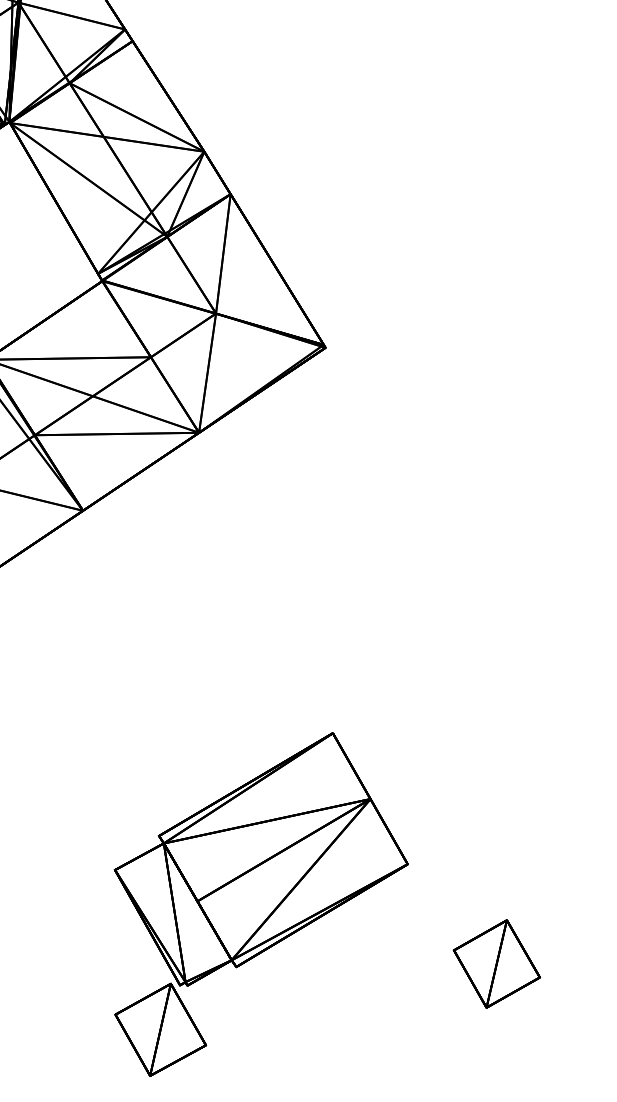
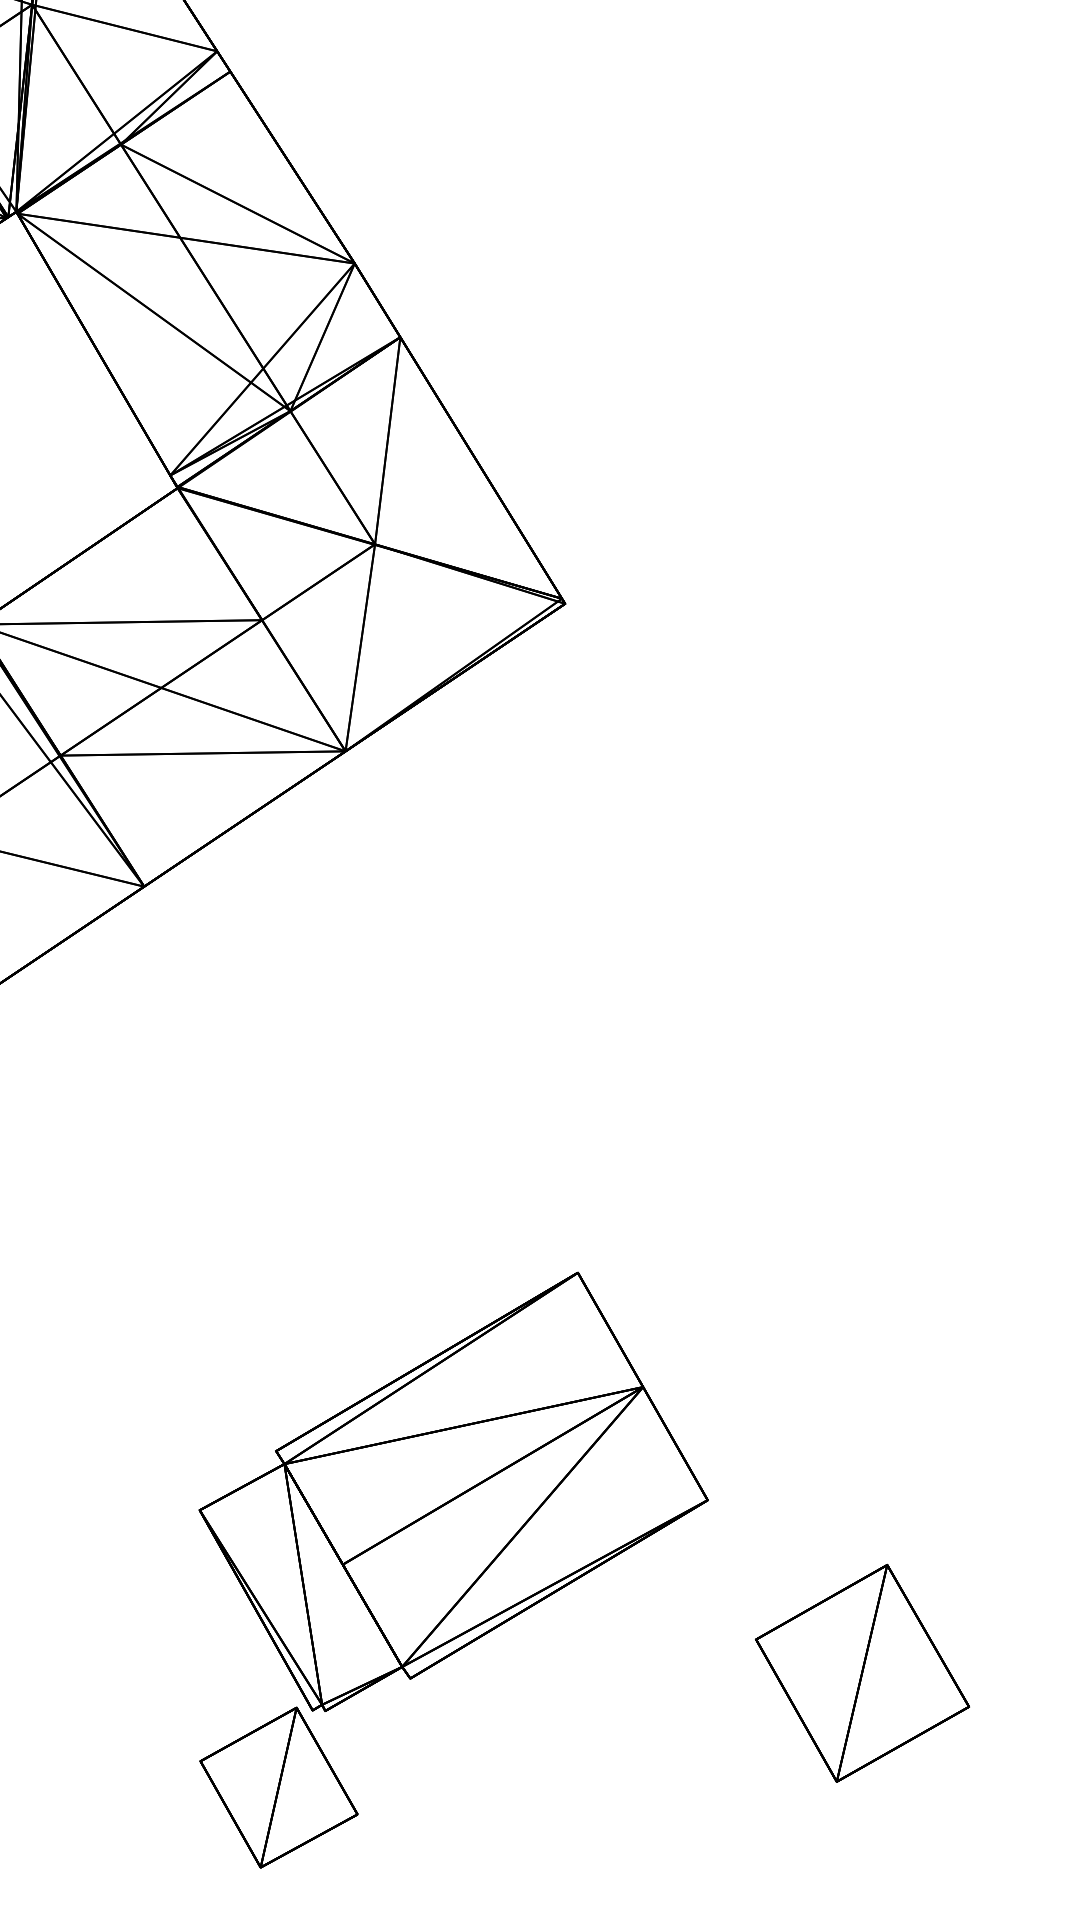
part: (496, 963) -> (861, 1672), size x1.43

